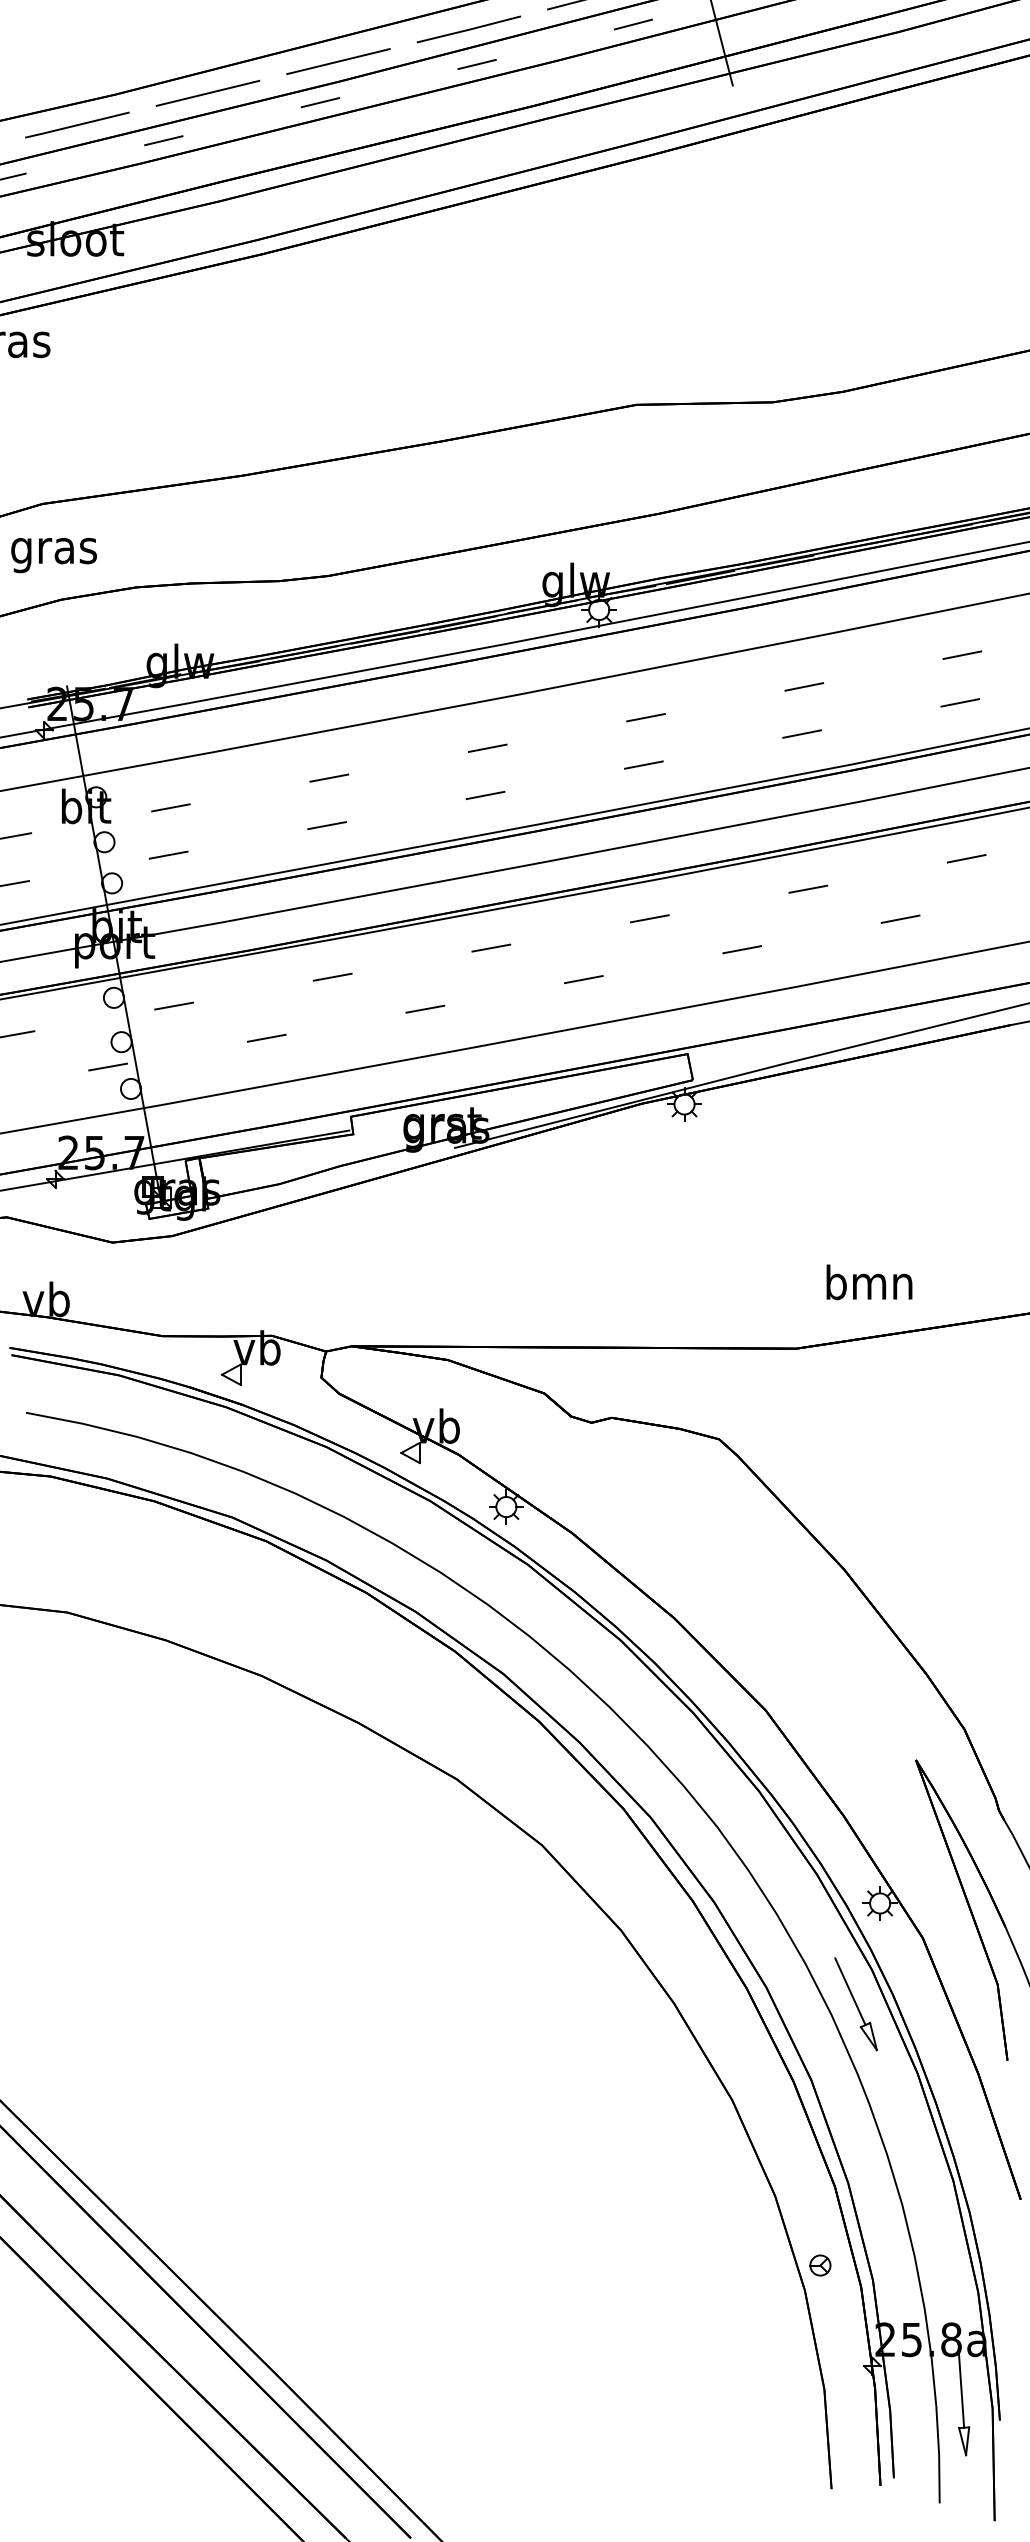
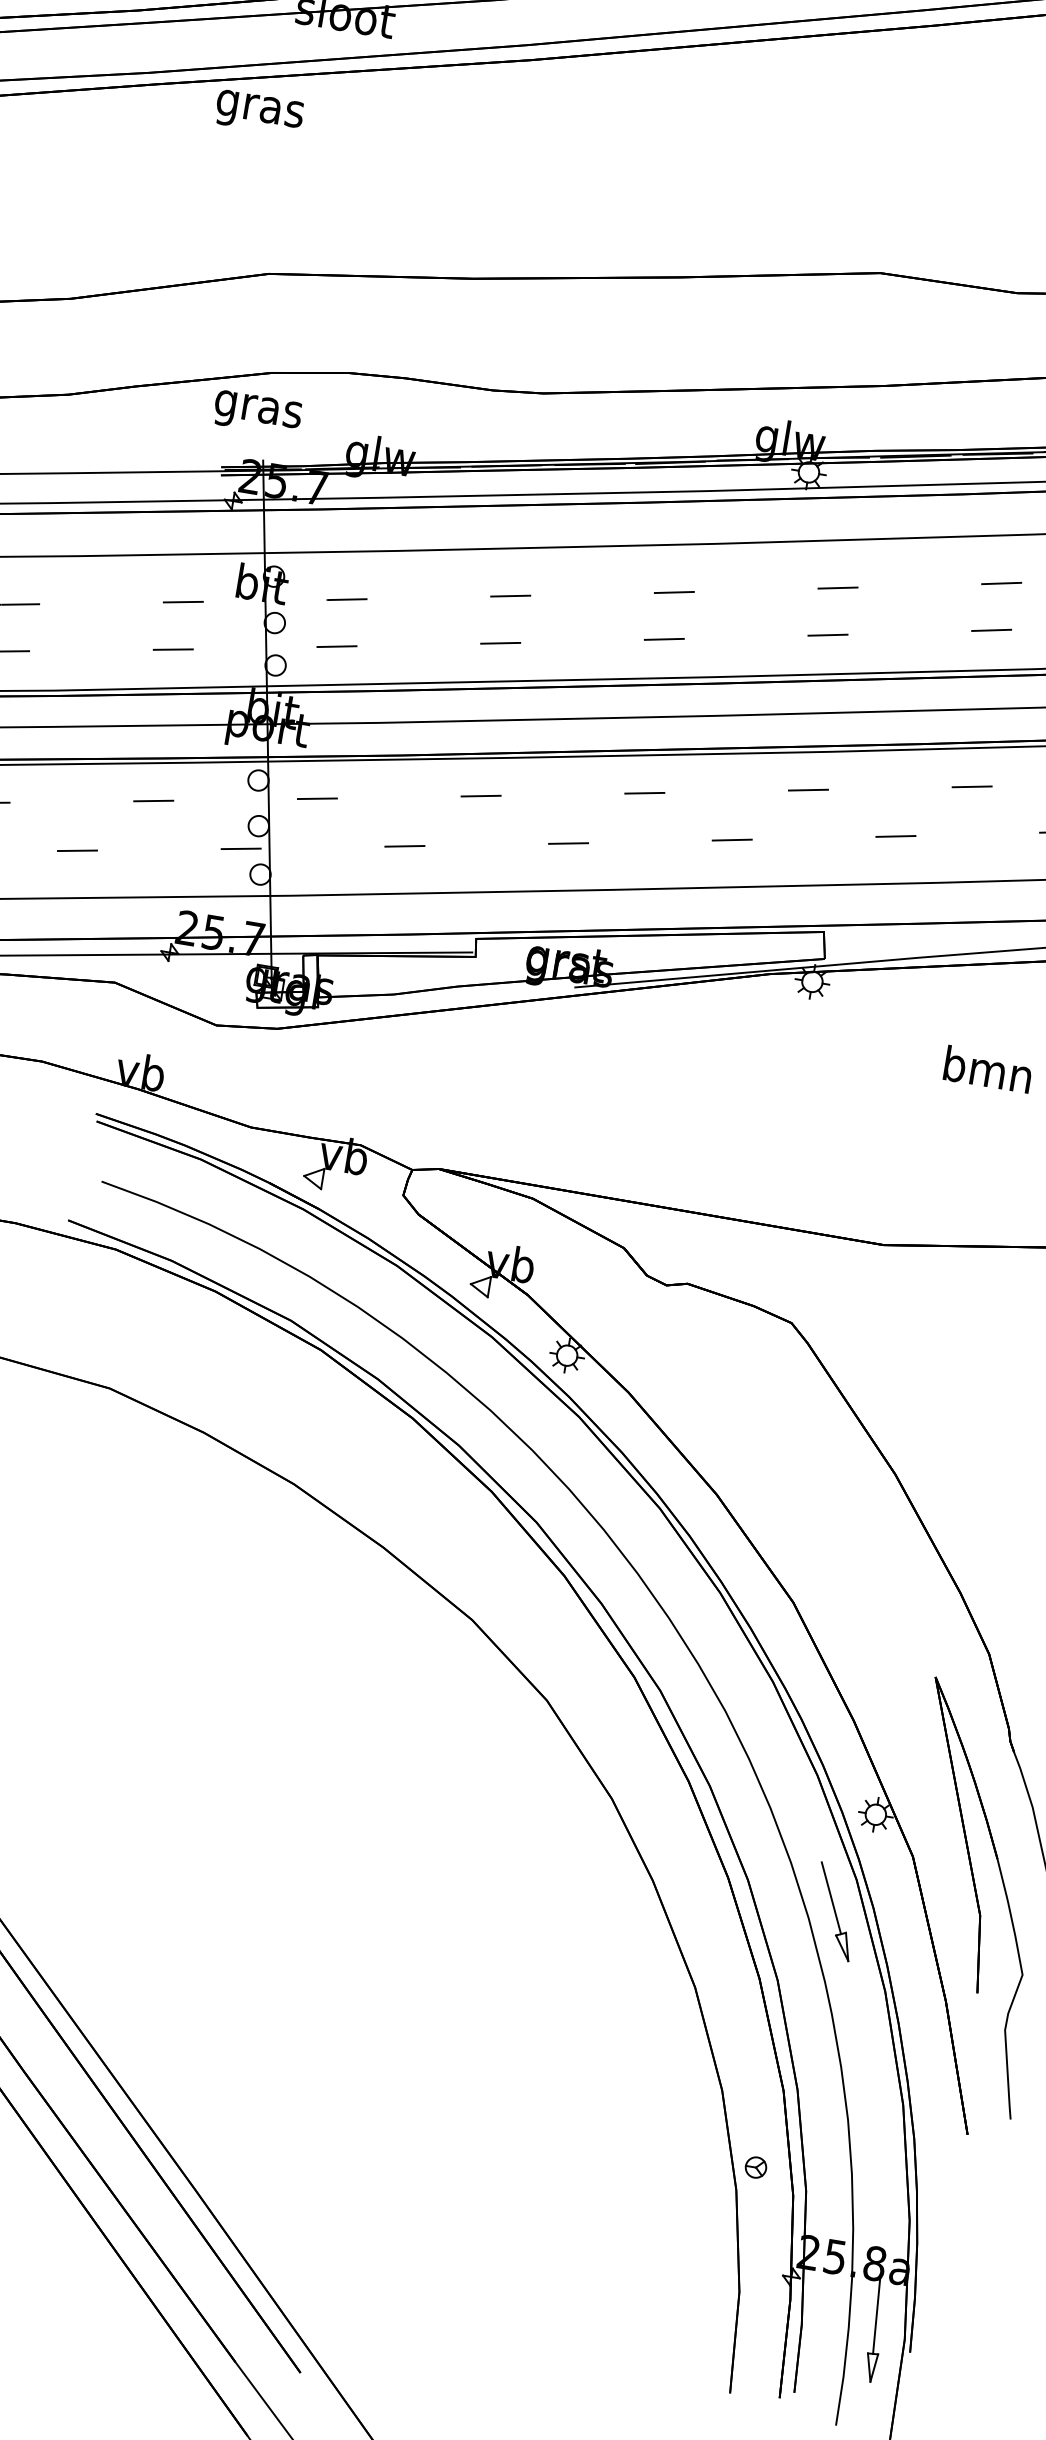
text: (54, 555) -> (258, 413), moved
text: (869, 1282) -> (988, 1069), moved

